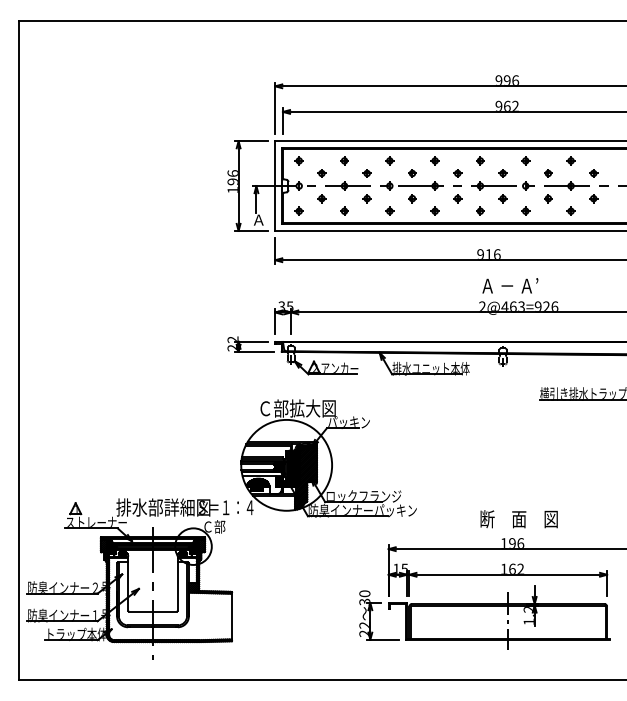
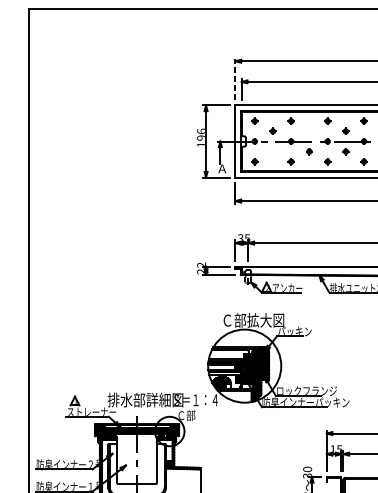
line: (275, 108) -> (235, 79), solid -> dashed
part: (366, 173) -> (308, 131), removed
part: (321, 198) -> (272, 151), removed

